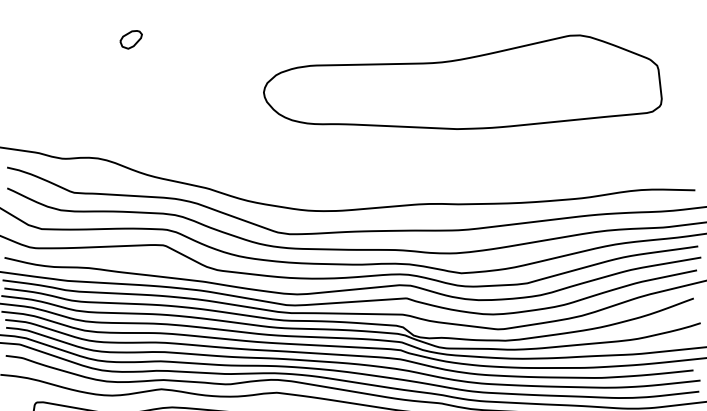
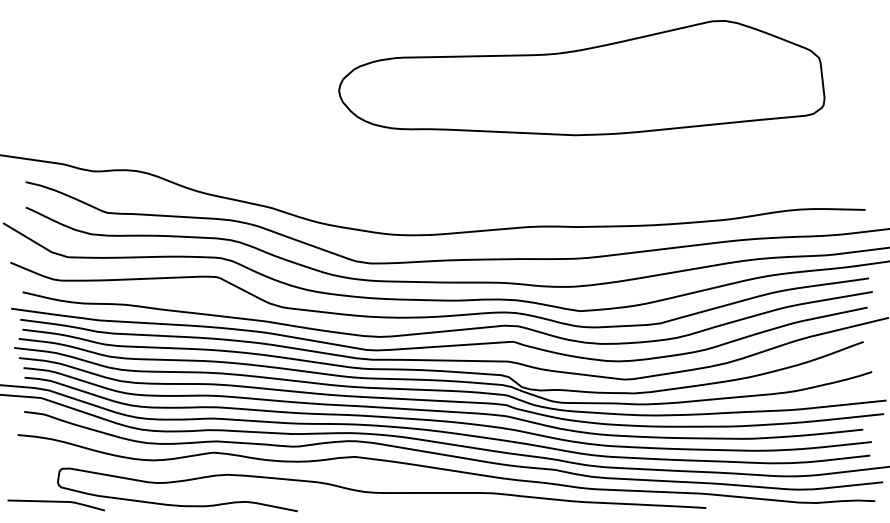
part: (131, 39) -> (177, 26), removed

